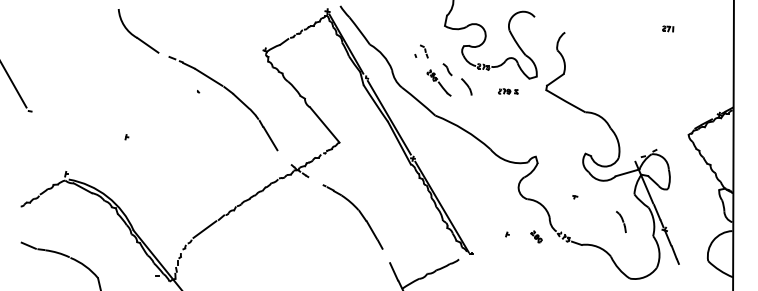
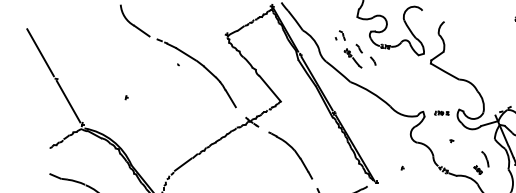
part: (466, 86) -> (372, 60), size x0.71
part: (508, 91) -> (441, 113), moved
line: (46, 142) -> (68, 101), added
part: (536, 236) -> (478, 169), moved

